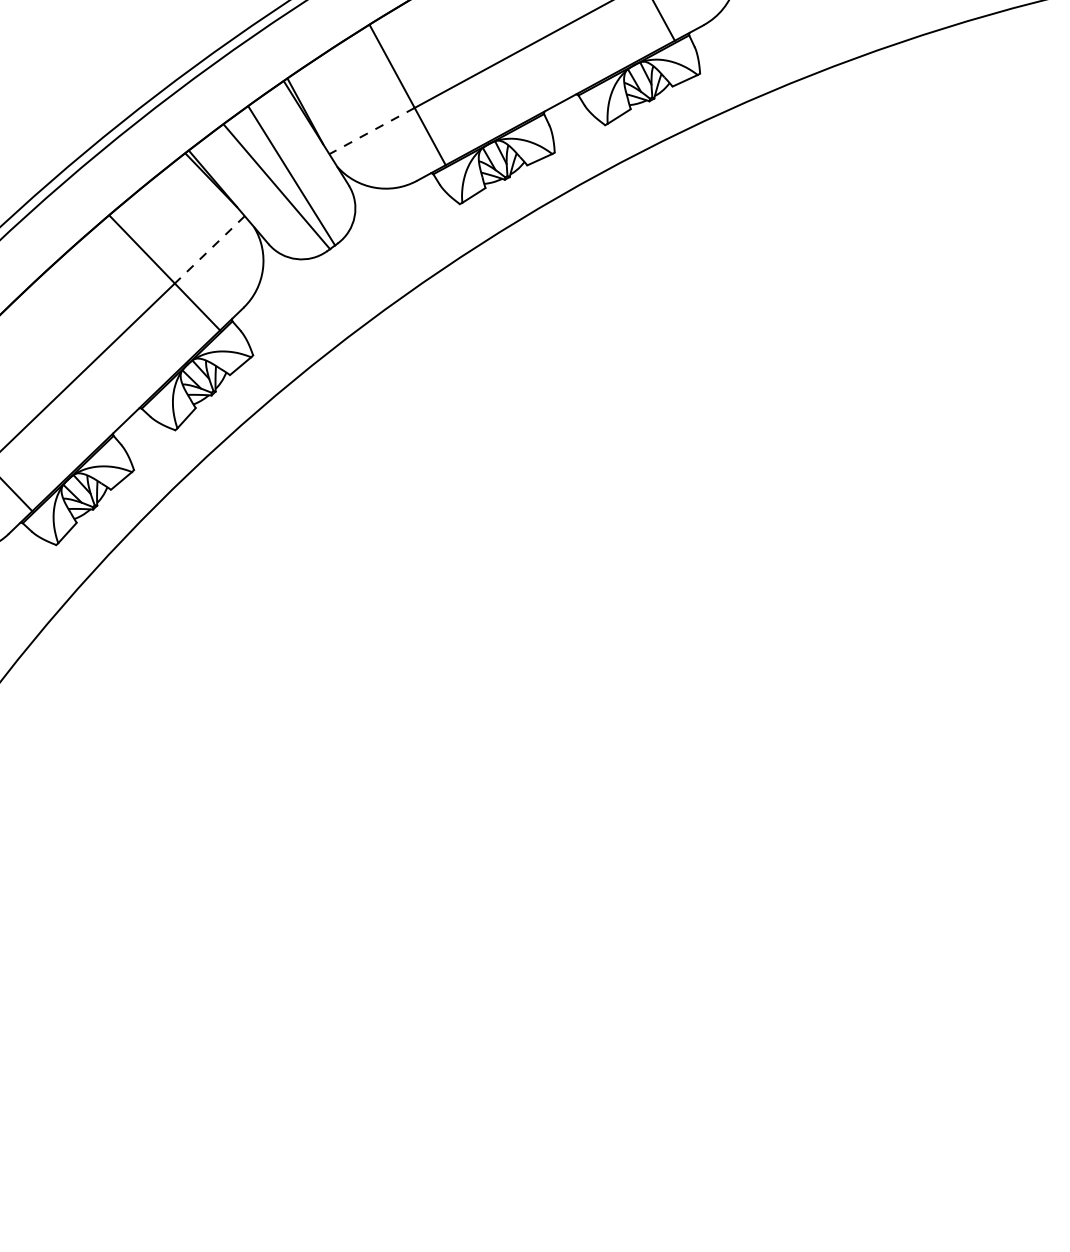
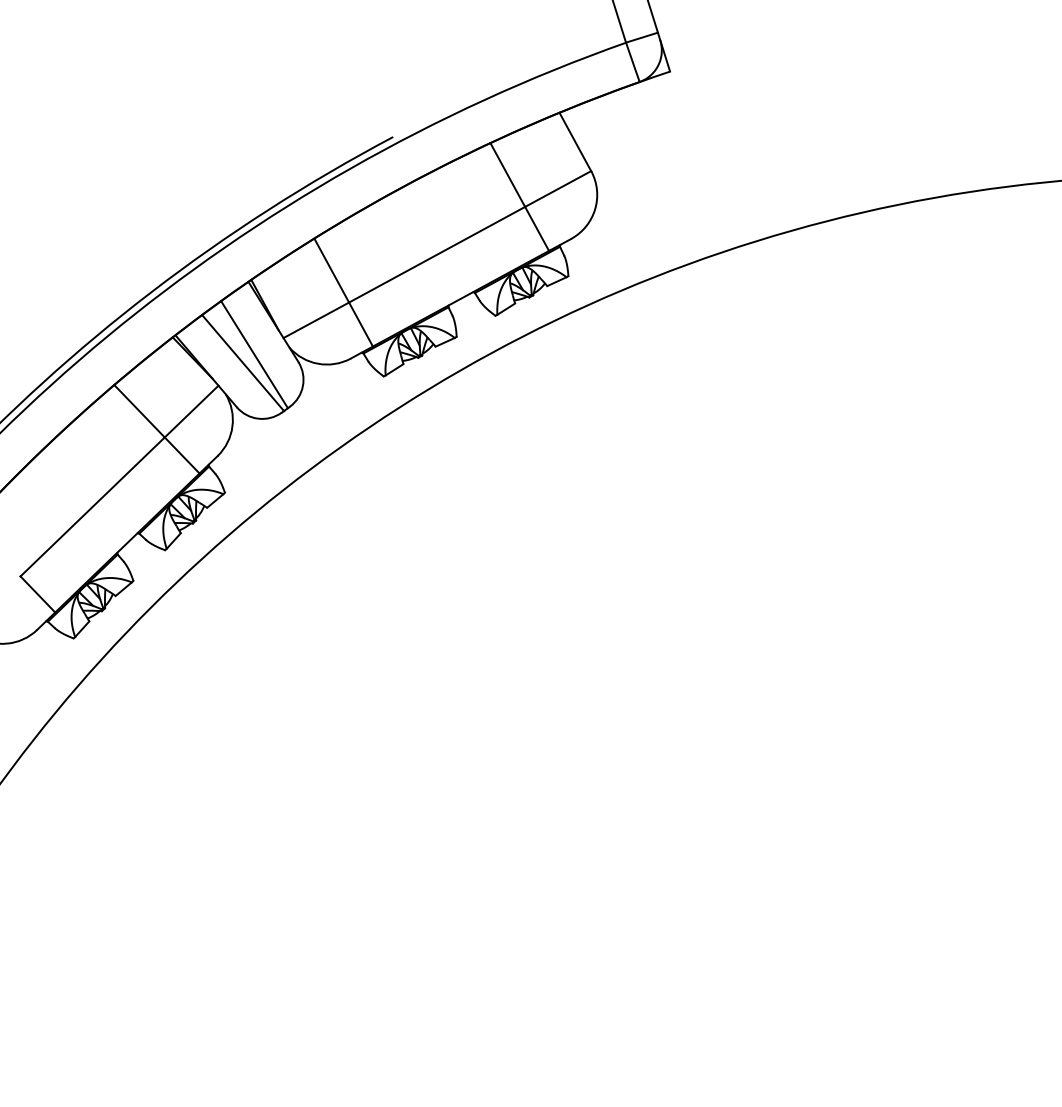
line: (370, 131) -> (315, 320), dashed -> solid
line: (209, 249) -> (191, 411), dashed -> solid

